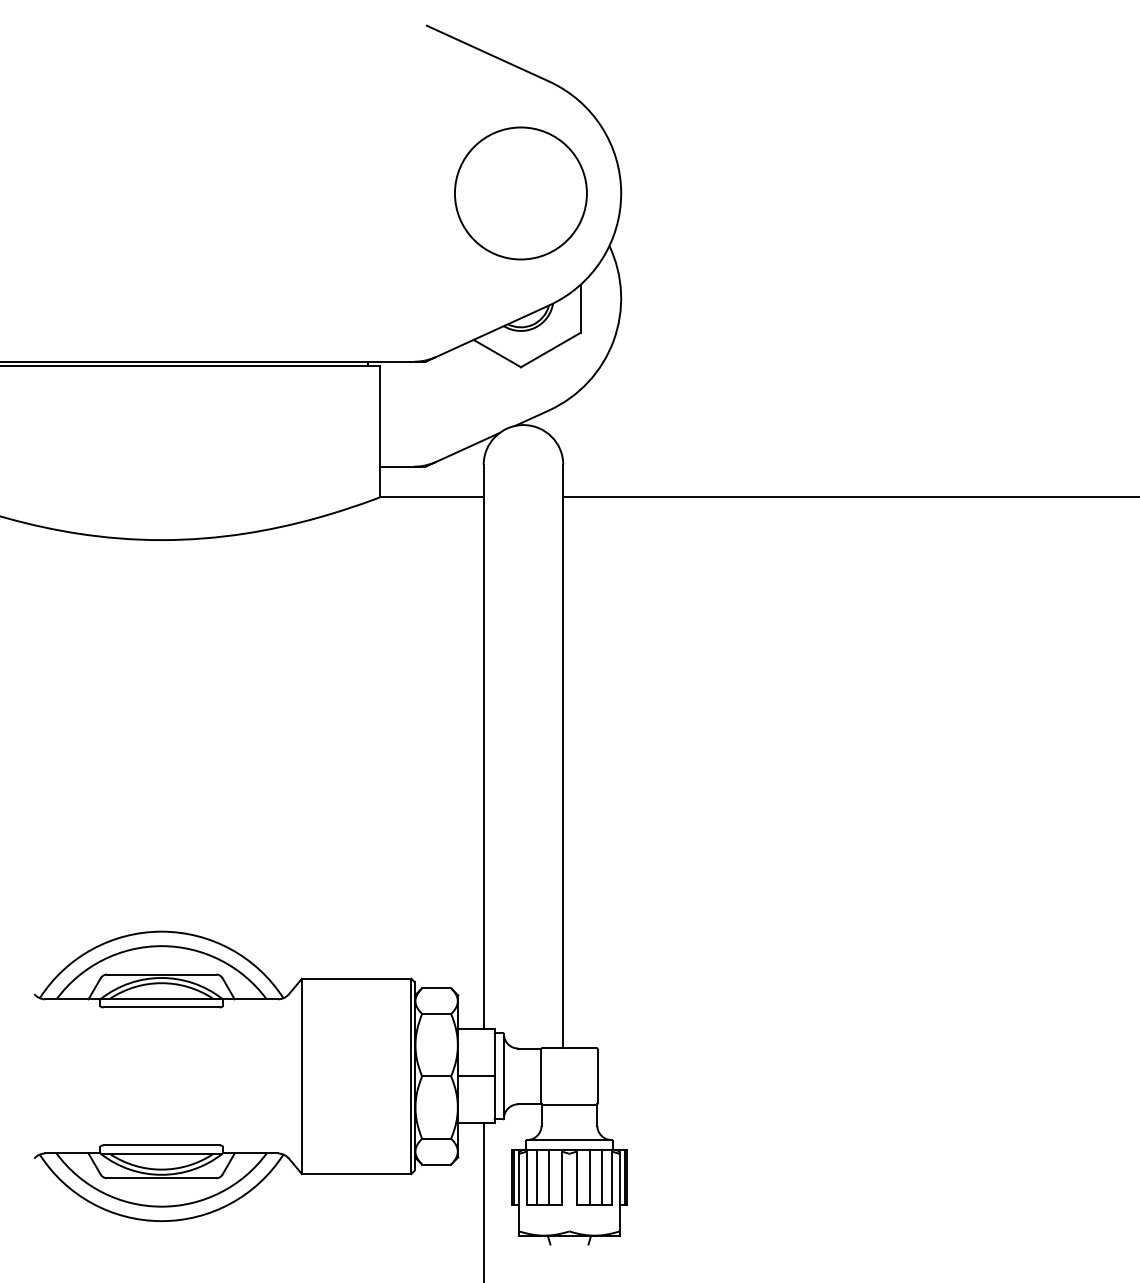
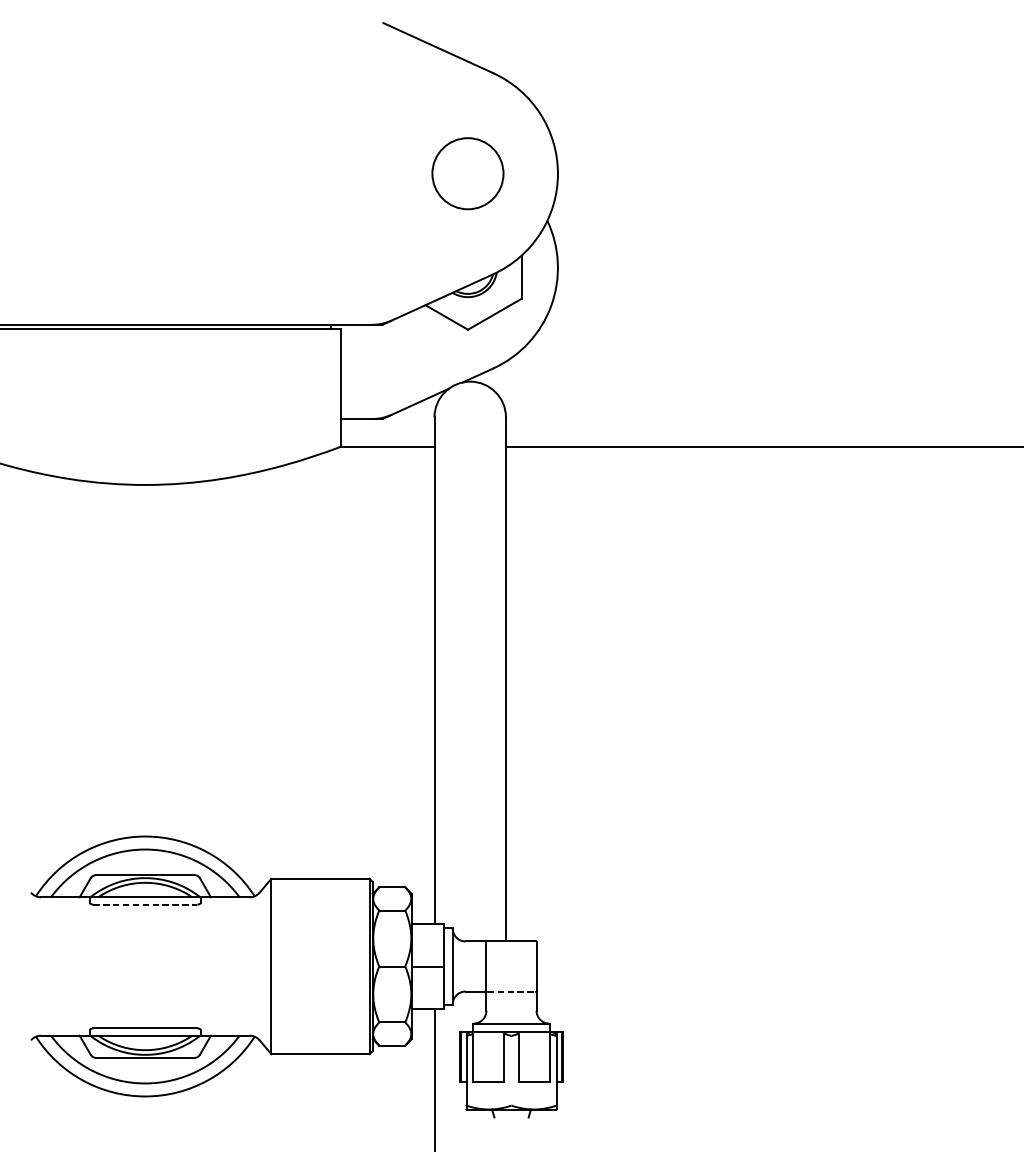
circle: (520, 193) -> (467, 173), size x0.6
line: (161, 1007) -> (145, 904), solid -> dashed
line: (569, 1104) -> (511, 991), solid -> dashed
line: (536, 1176) -> (481, 1056), removed
line: (548, 1176) -> (492, 1056), removed
line: (589, 1176) -> (529, 1056), removed
line: (602, 1176) -> (541, 1056), removed

